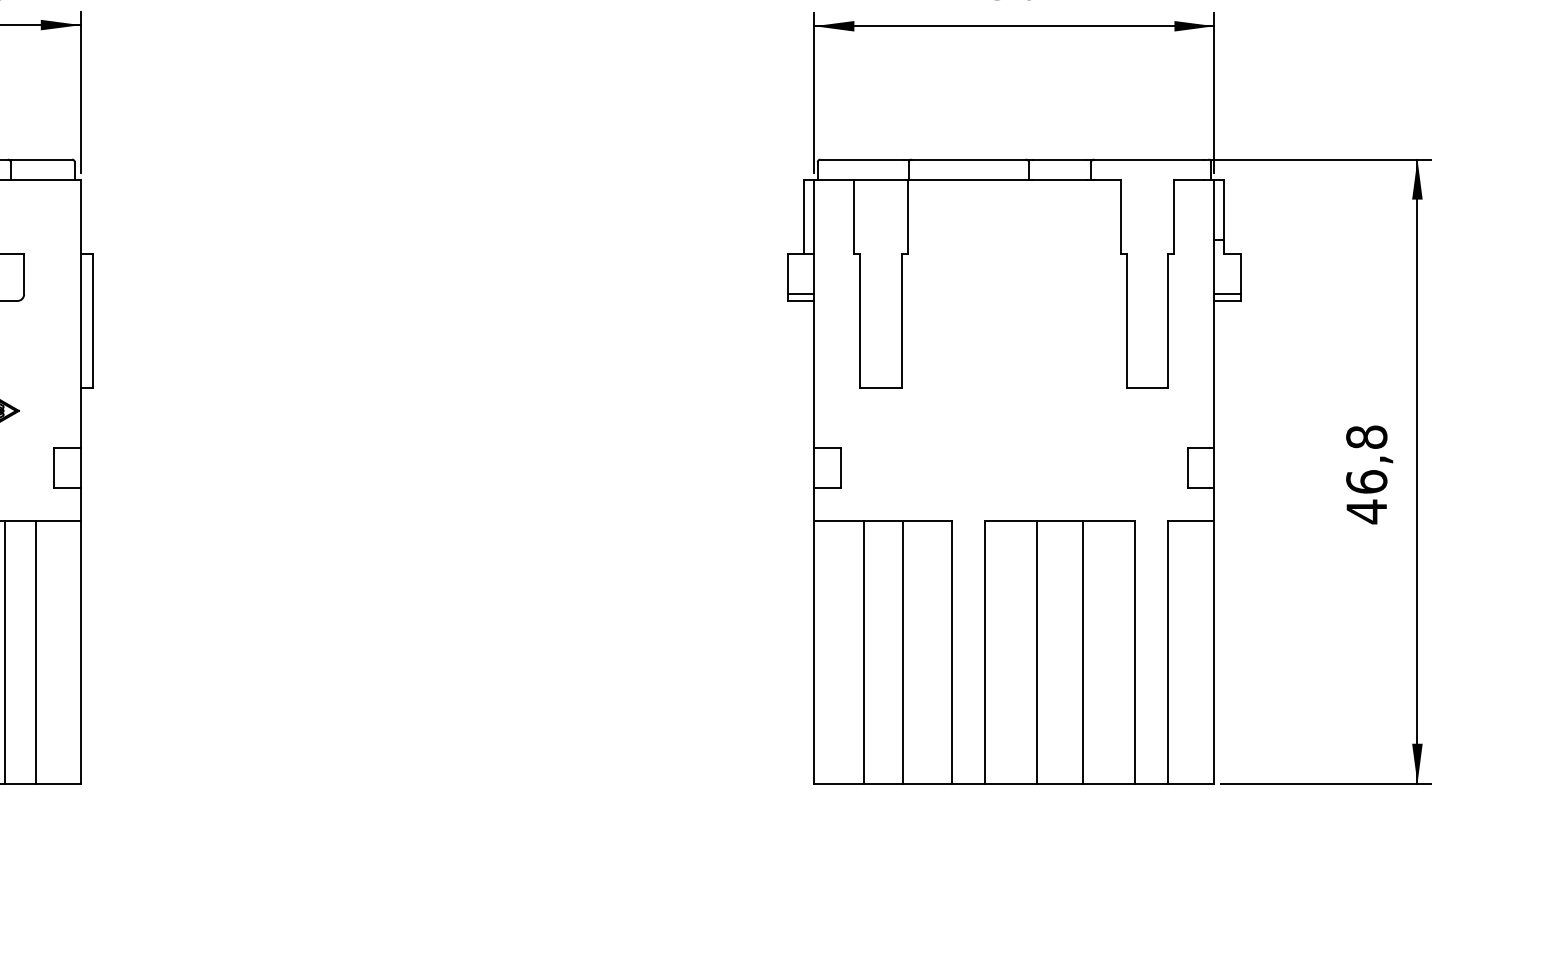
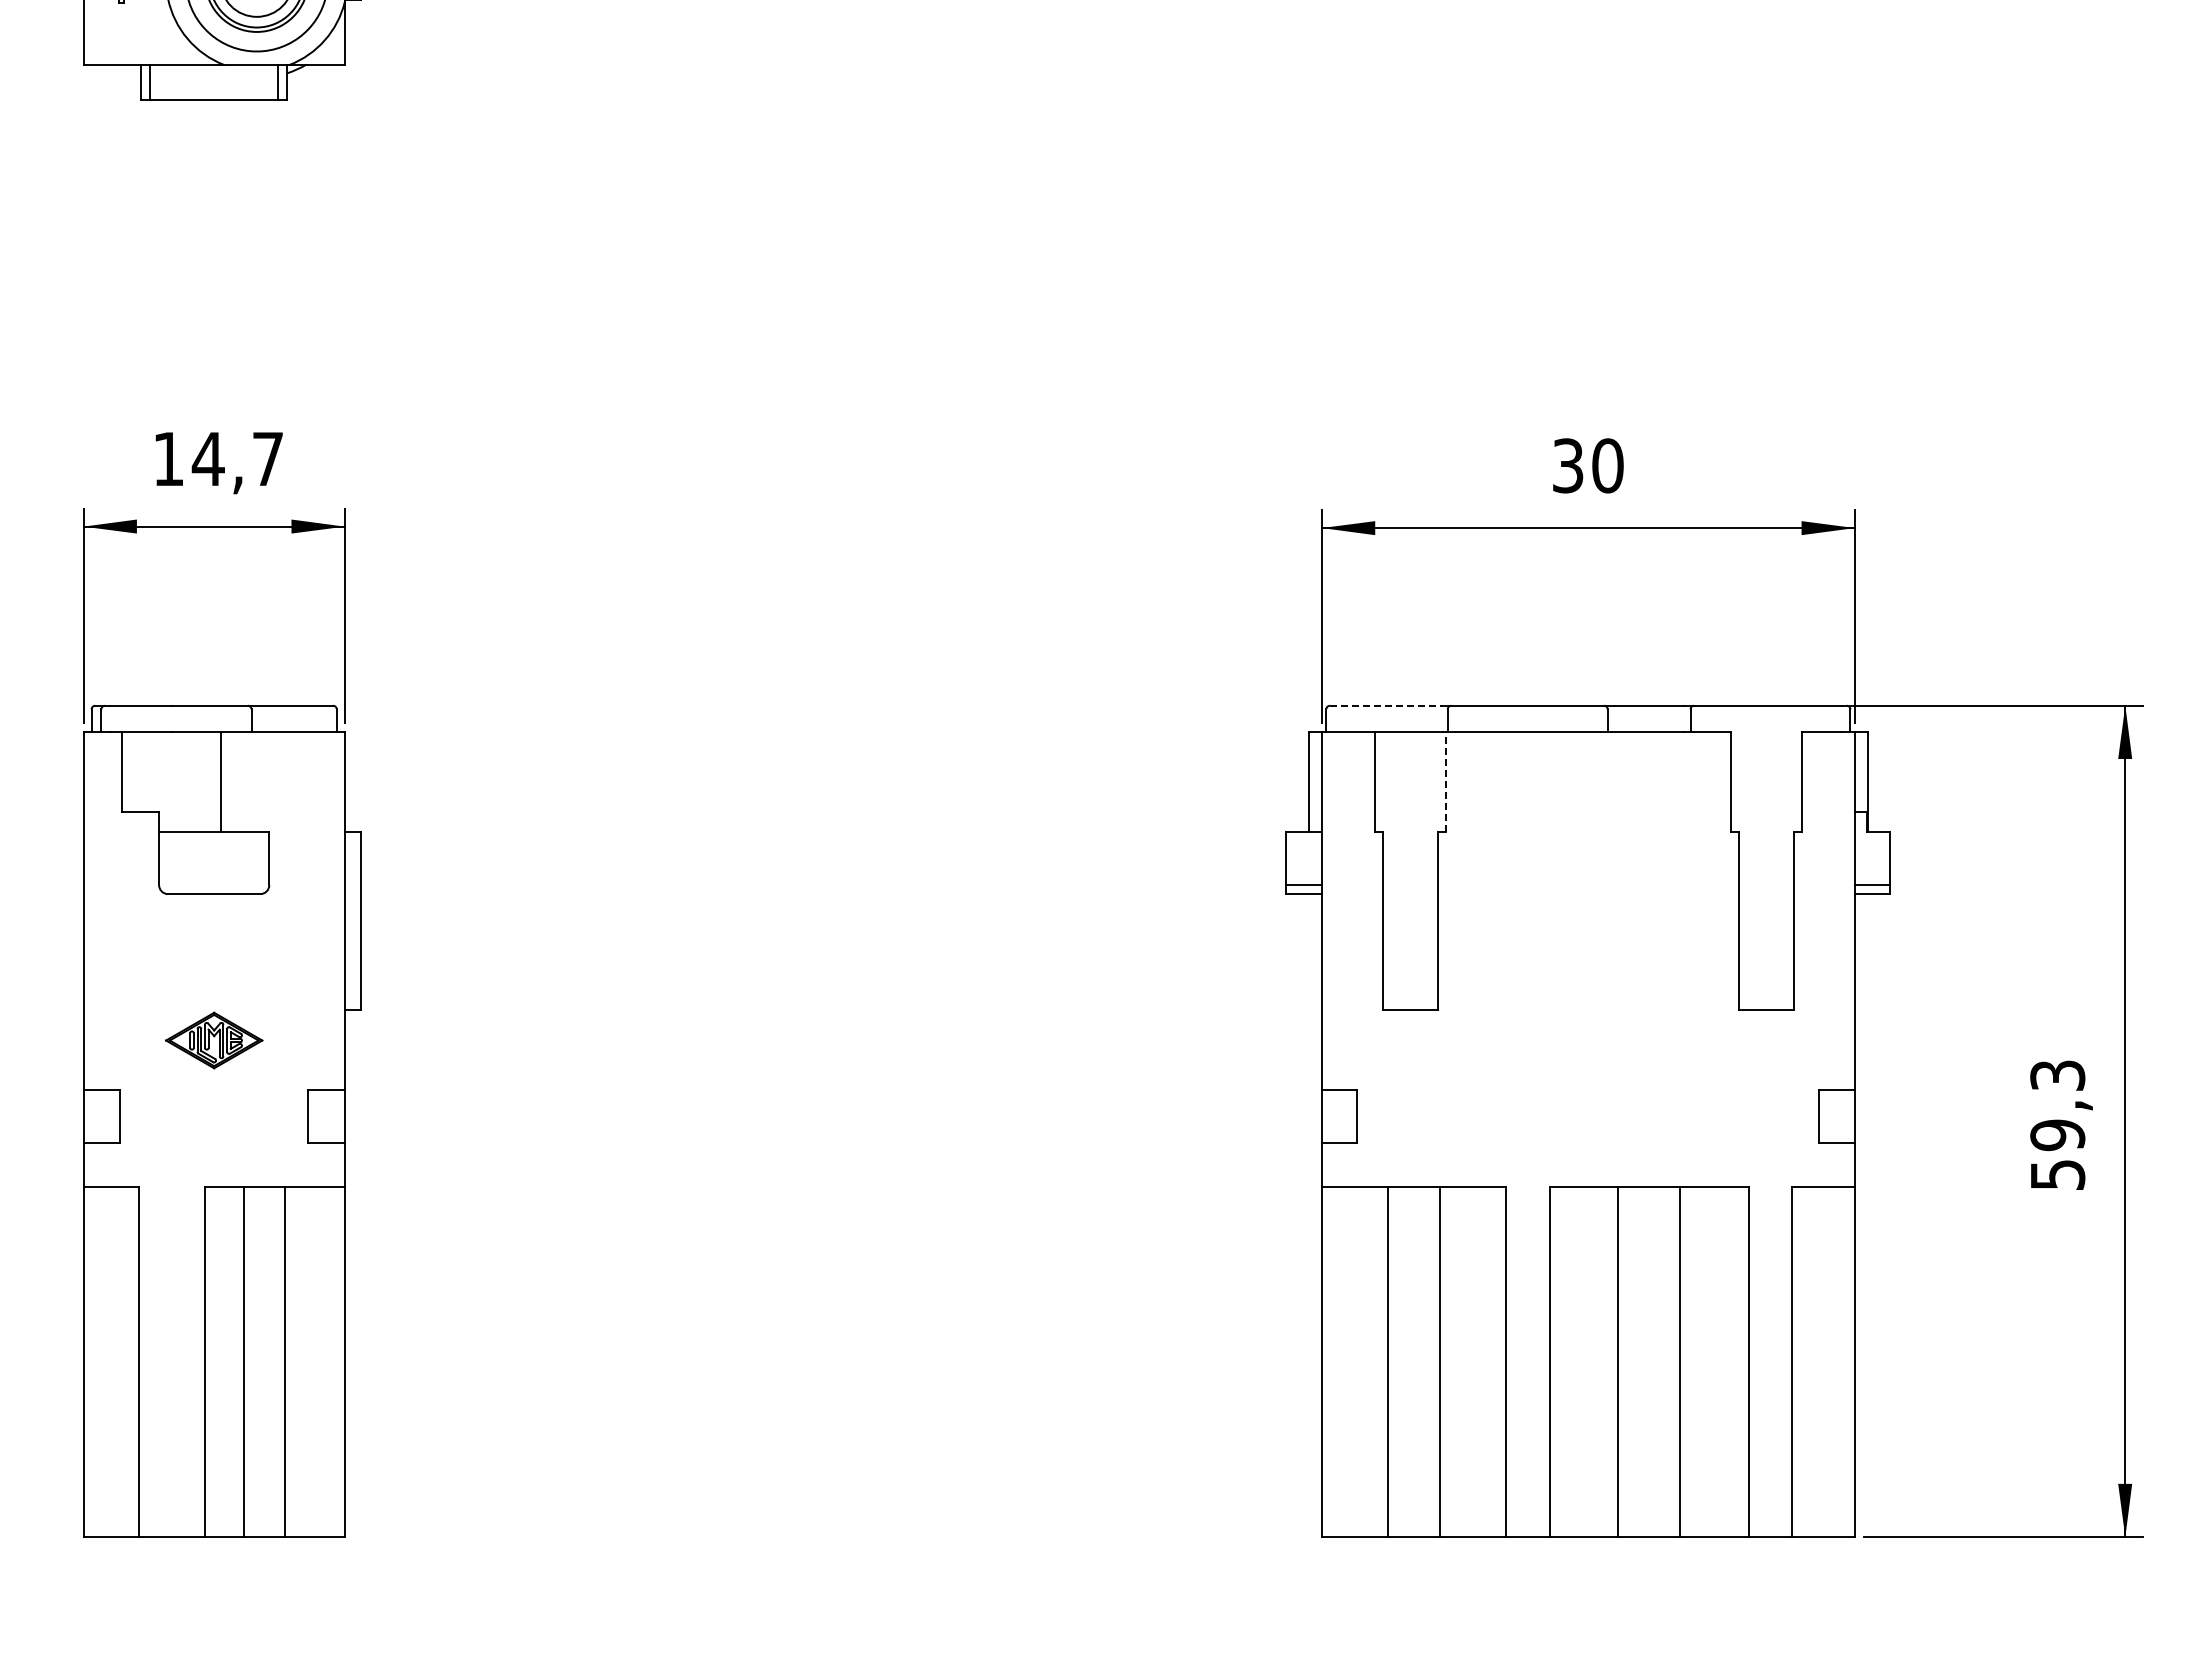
line: (862, 159) -> (1385, 705), solid -> dashed
line: (907, 217) -> (1446, 782), solid -> dashed
text: (1366, 474) -> (2057, 1125), 46,8 -> 59,3

